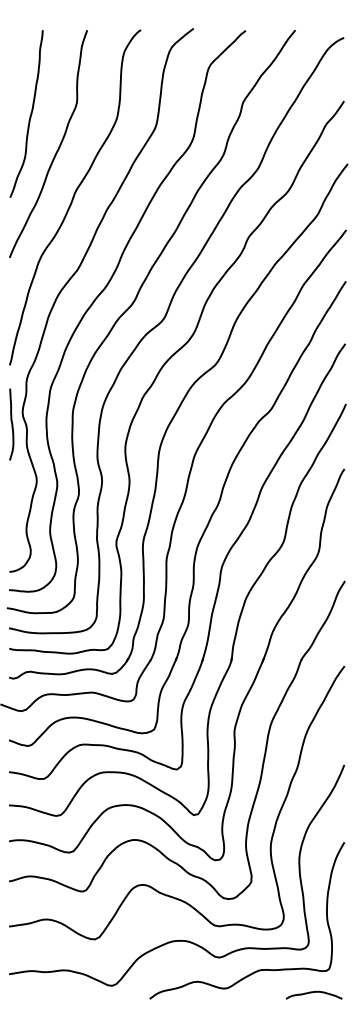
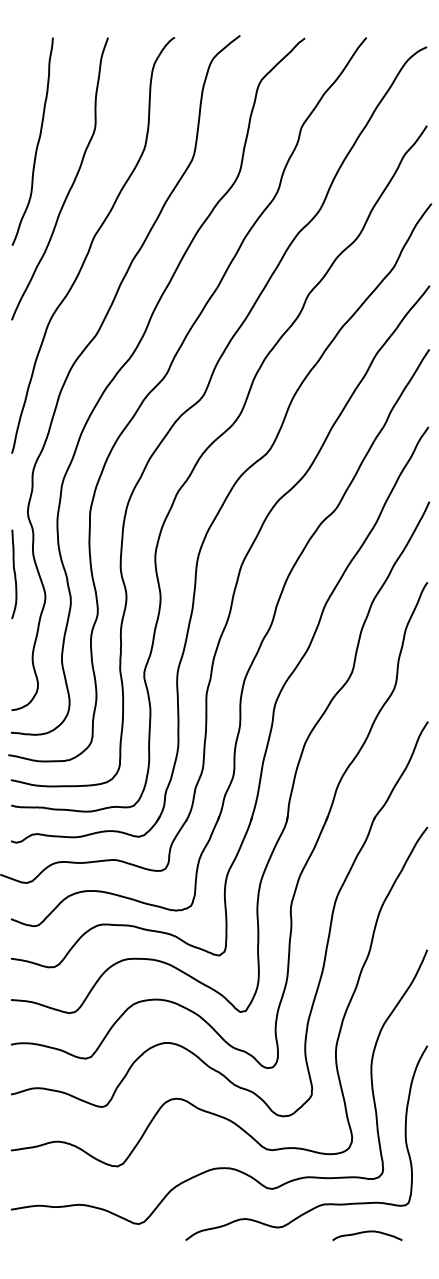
curve: (11, 424) -> (14, 574), moved
curve: (312, 993) -> (365, 1233), moved

